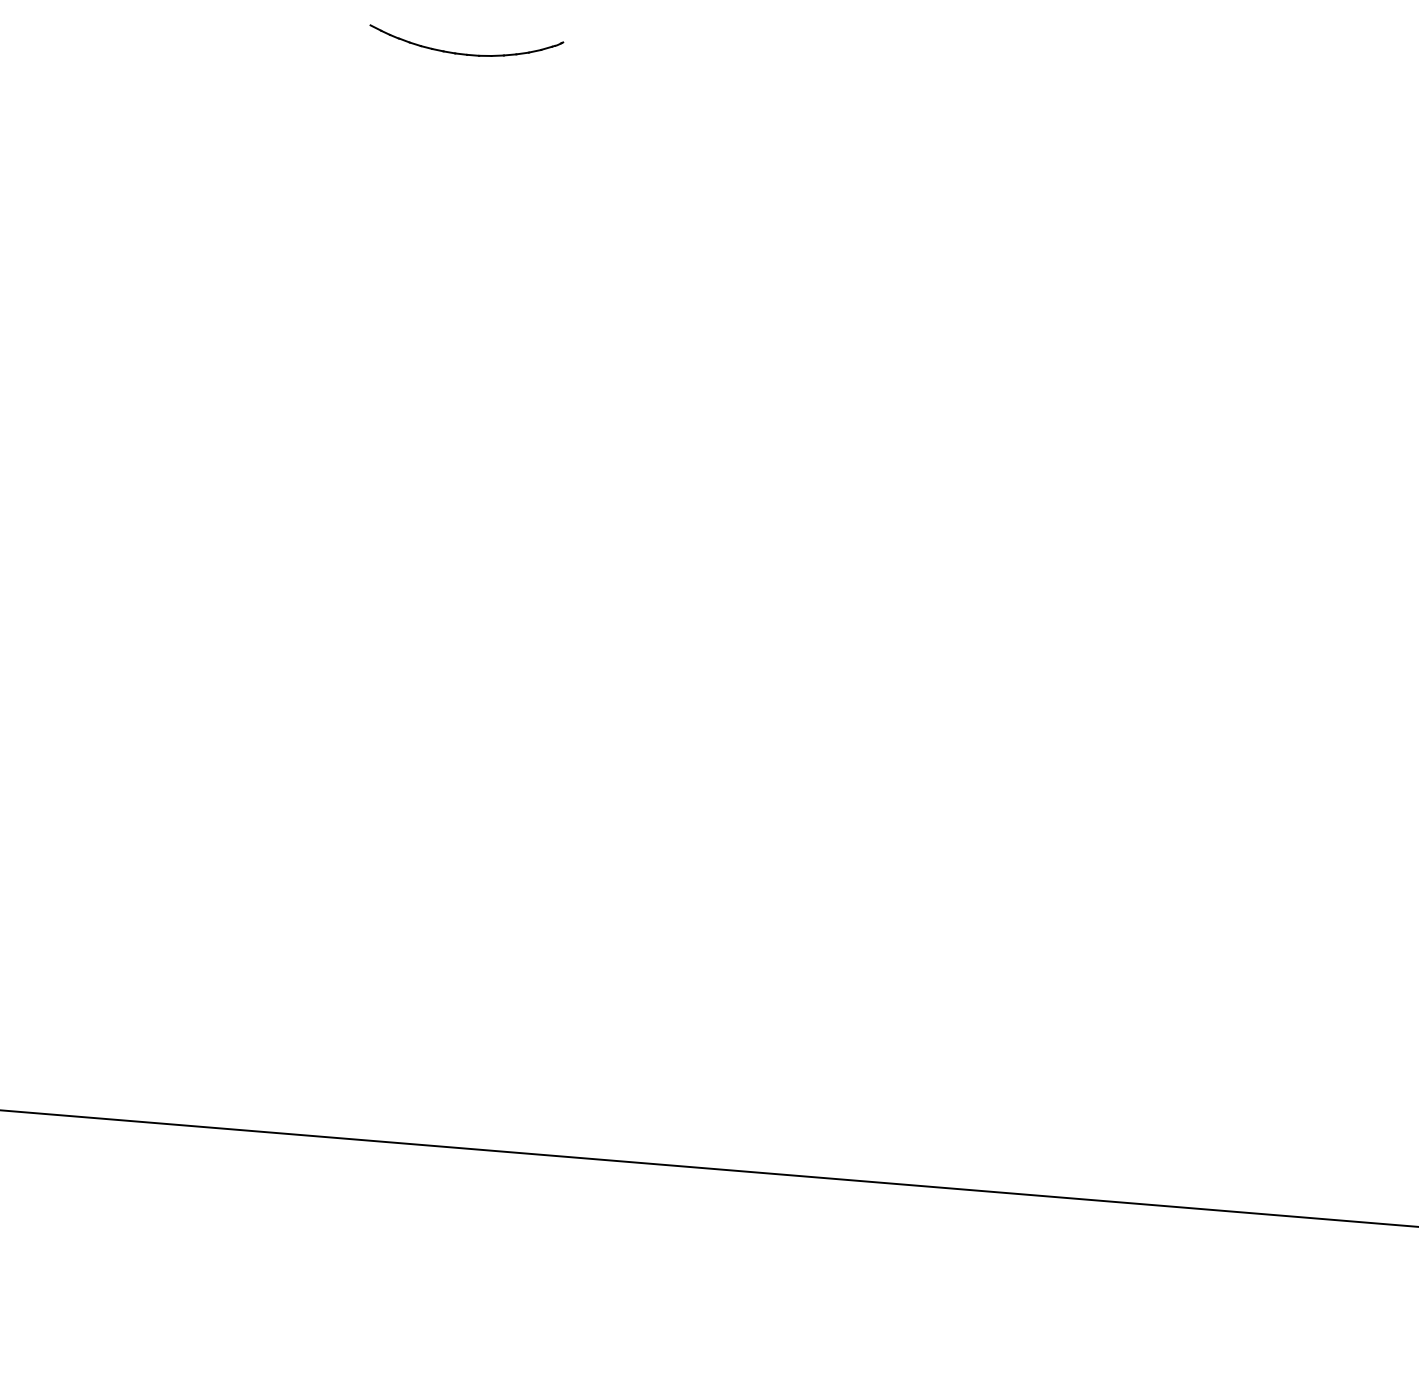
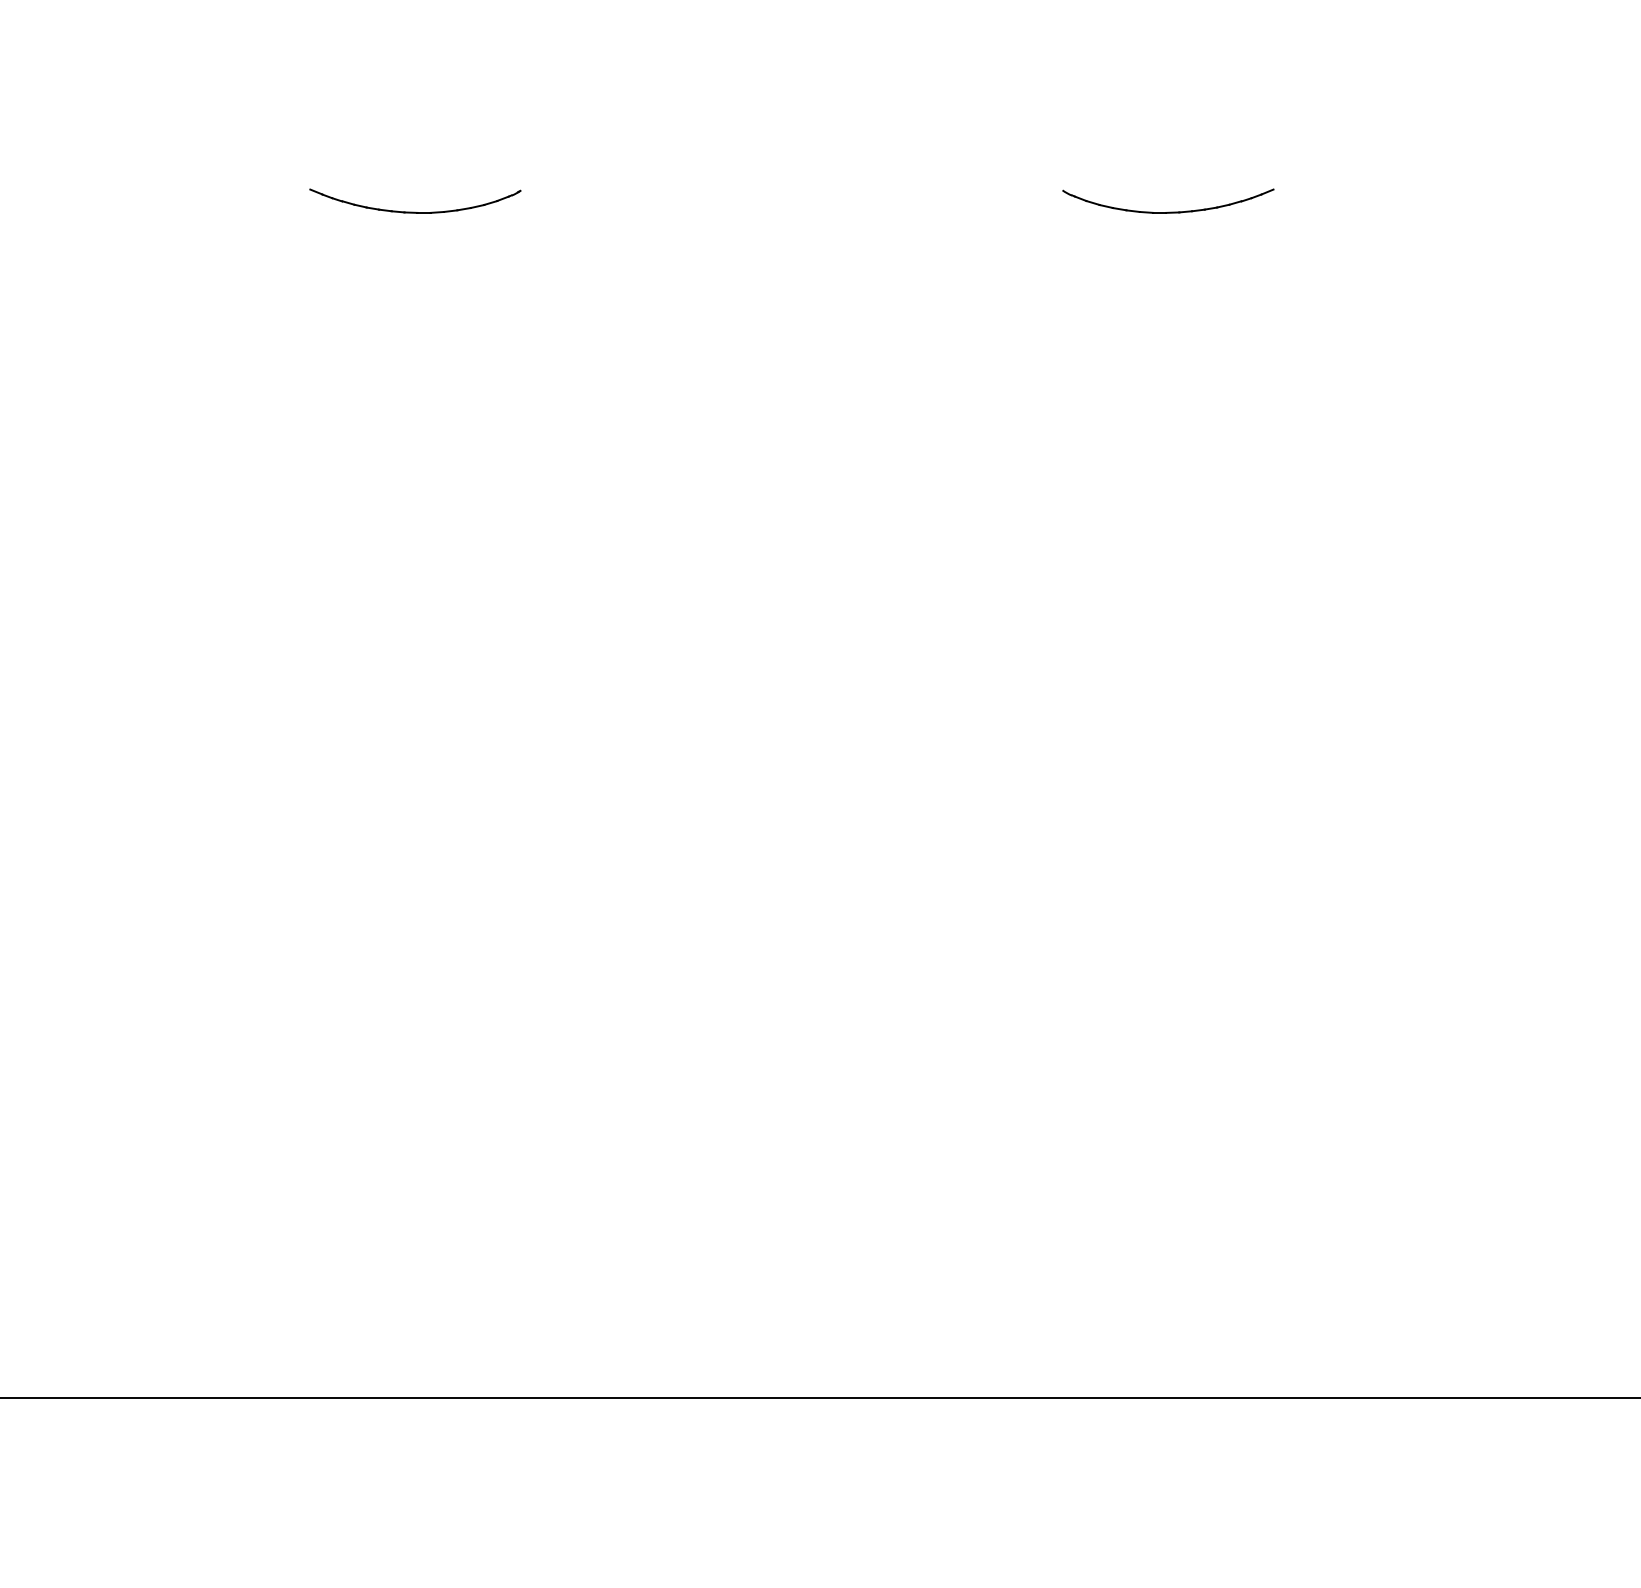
part: (1155, 110) -> (1168, 211), added

